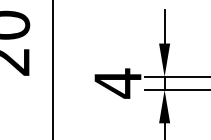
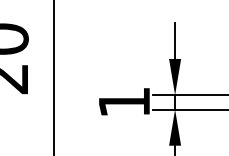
text: (118, 83) -> (124, 102), 4 -> 1

